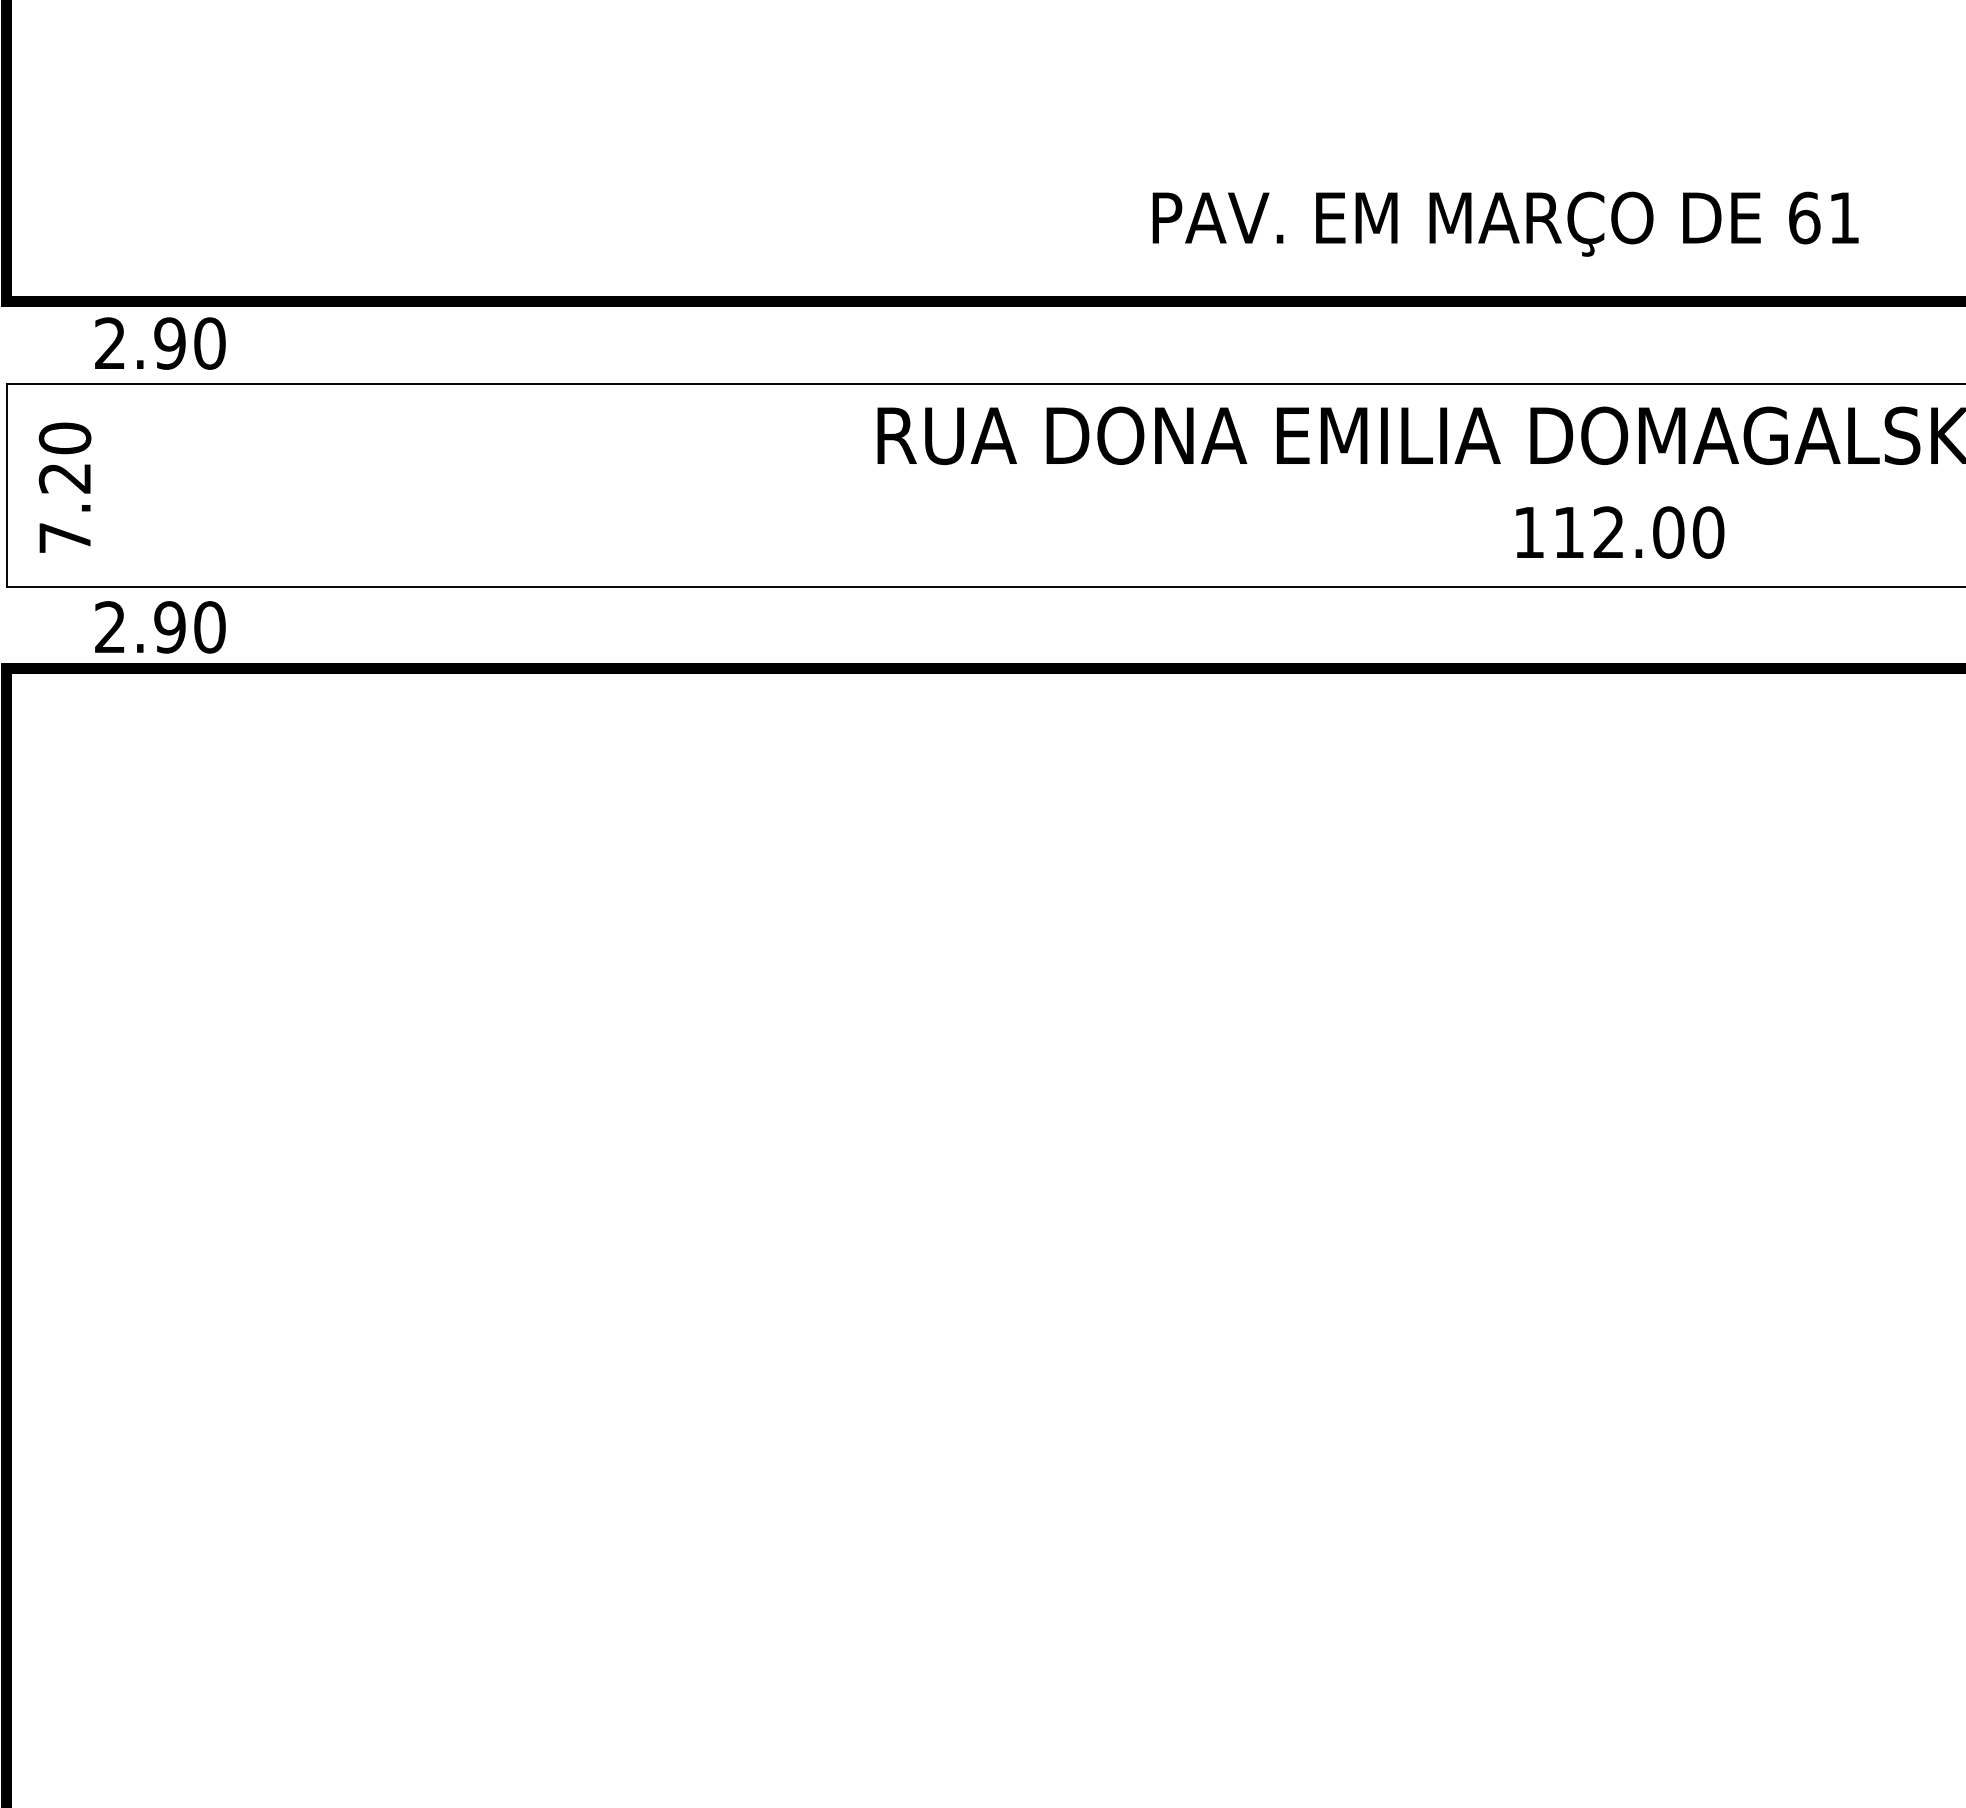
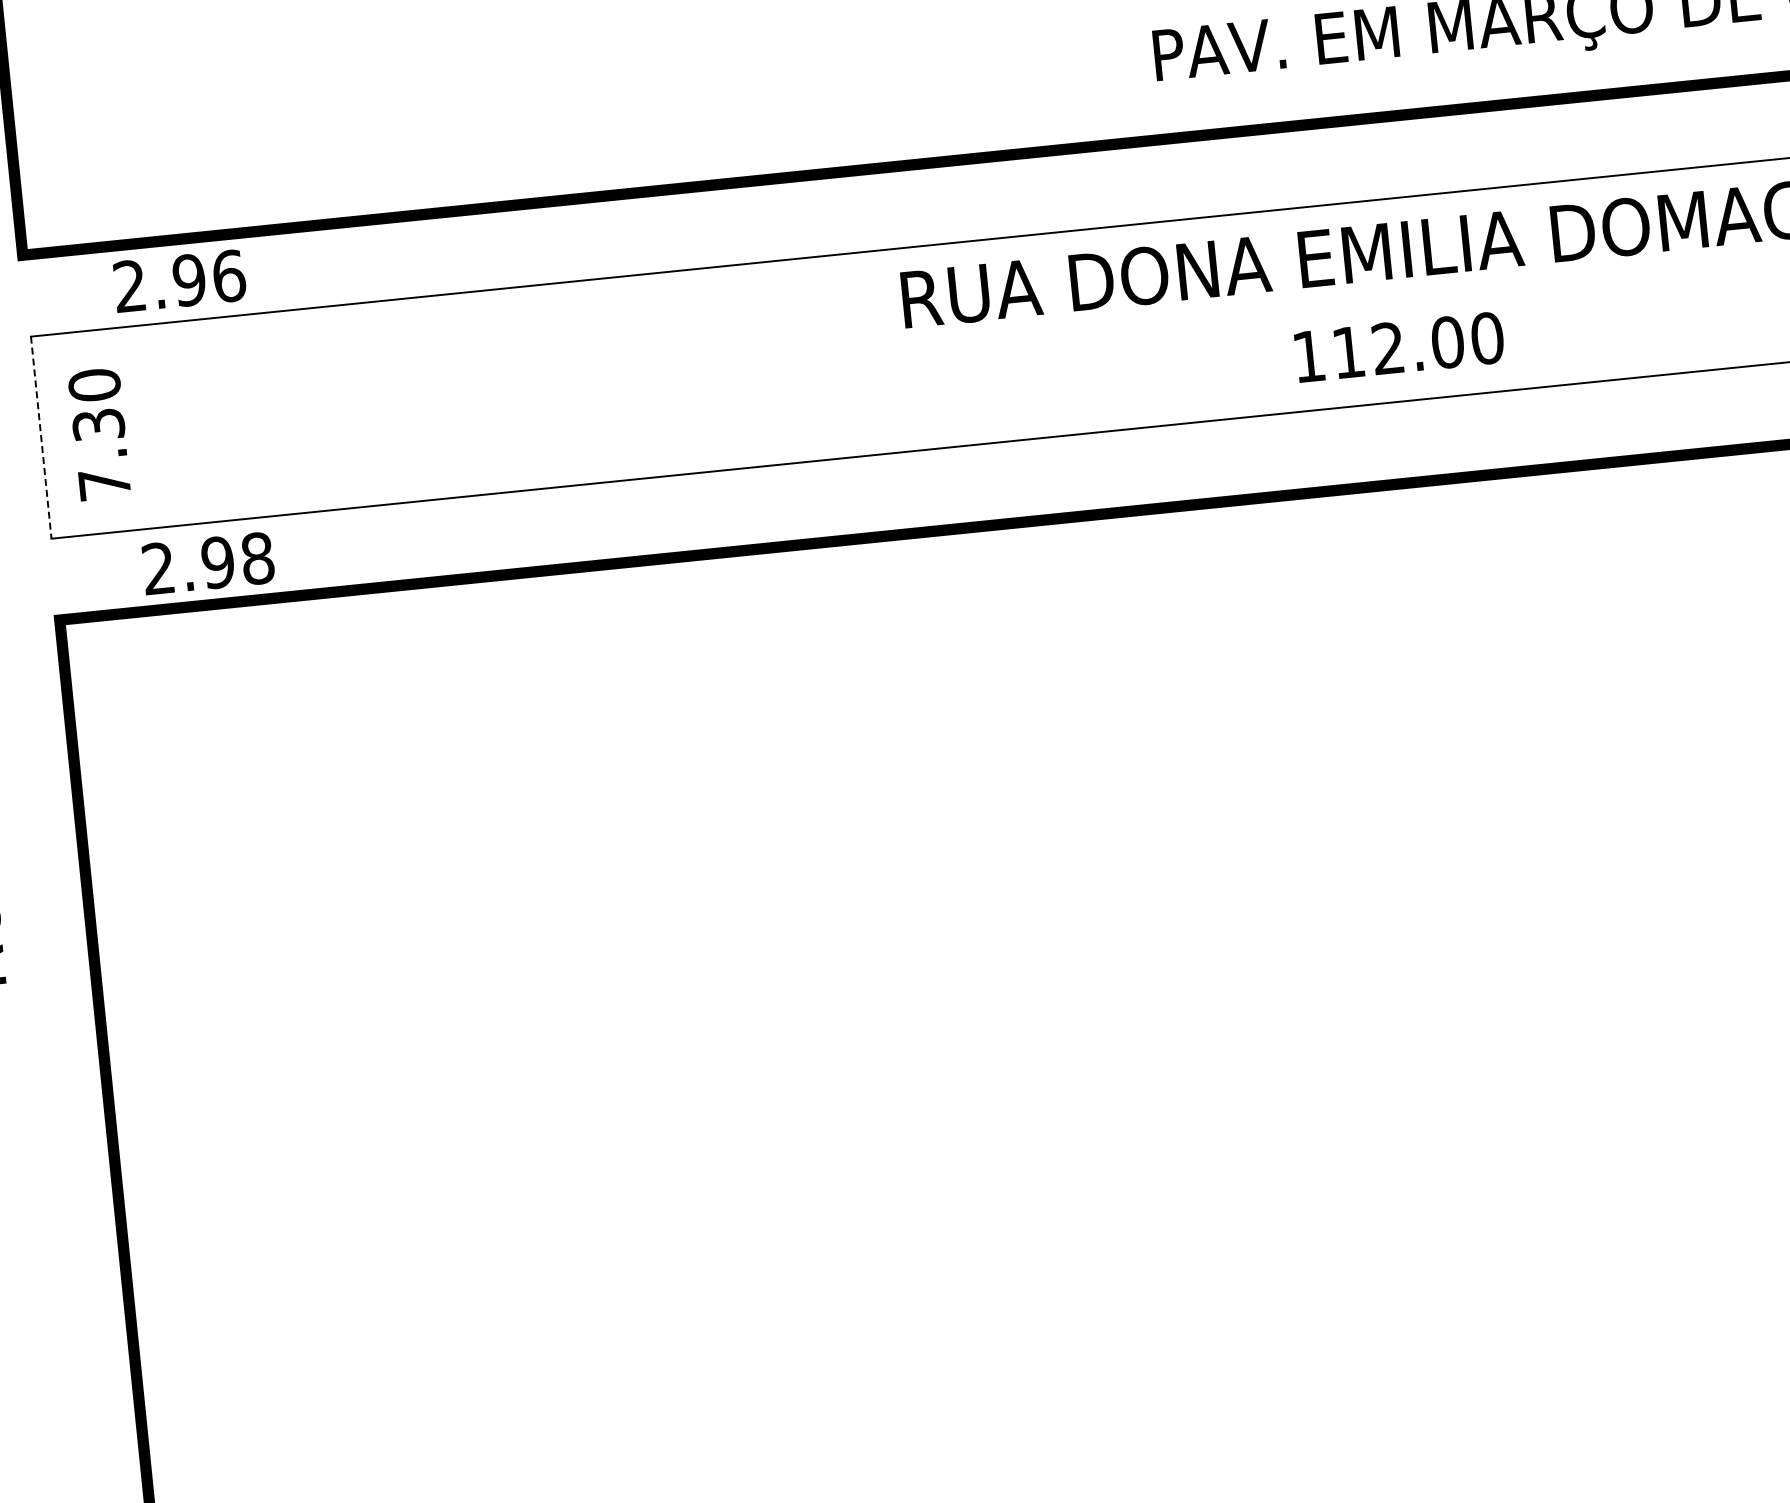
text: (209, 343) -> (228, 276), 2.90 -> 2.96
text: (65, 478) -> (99, 425), 7.20 -> 7.30
line: (6, 485) -> (41, 438), solid -> dashed
text: (1620, 532) -> (1399, 347), moved
text: (209, 627) -> (257, 558), 2.90 -> 2.98

